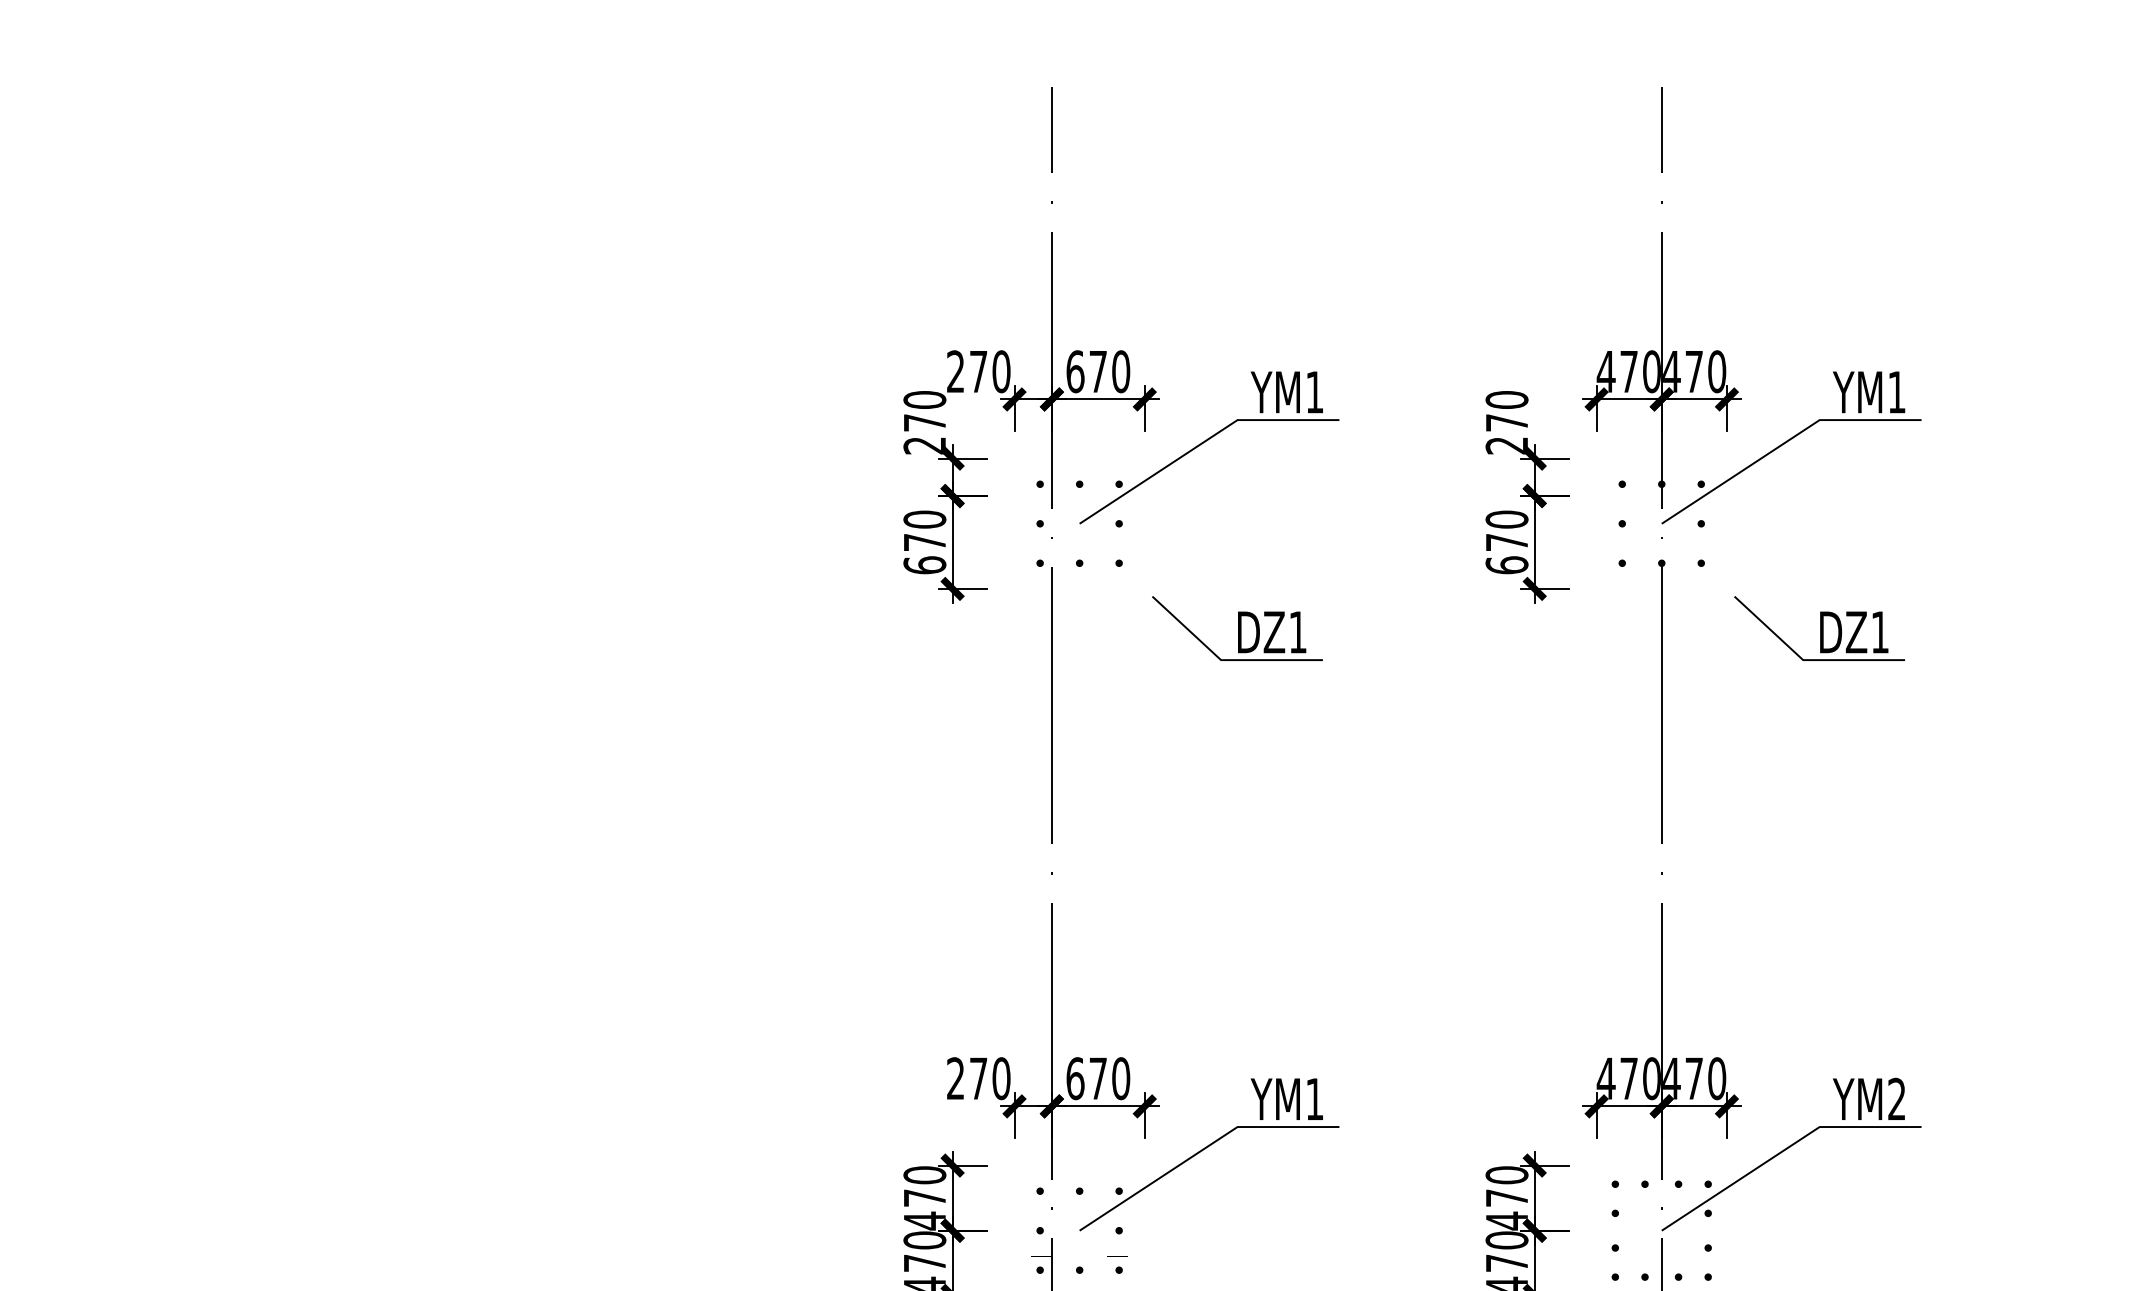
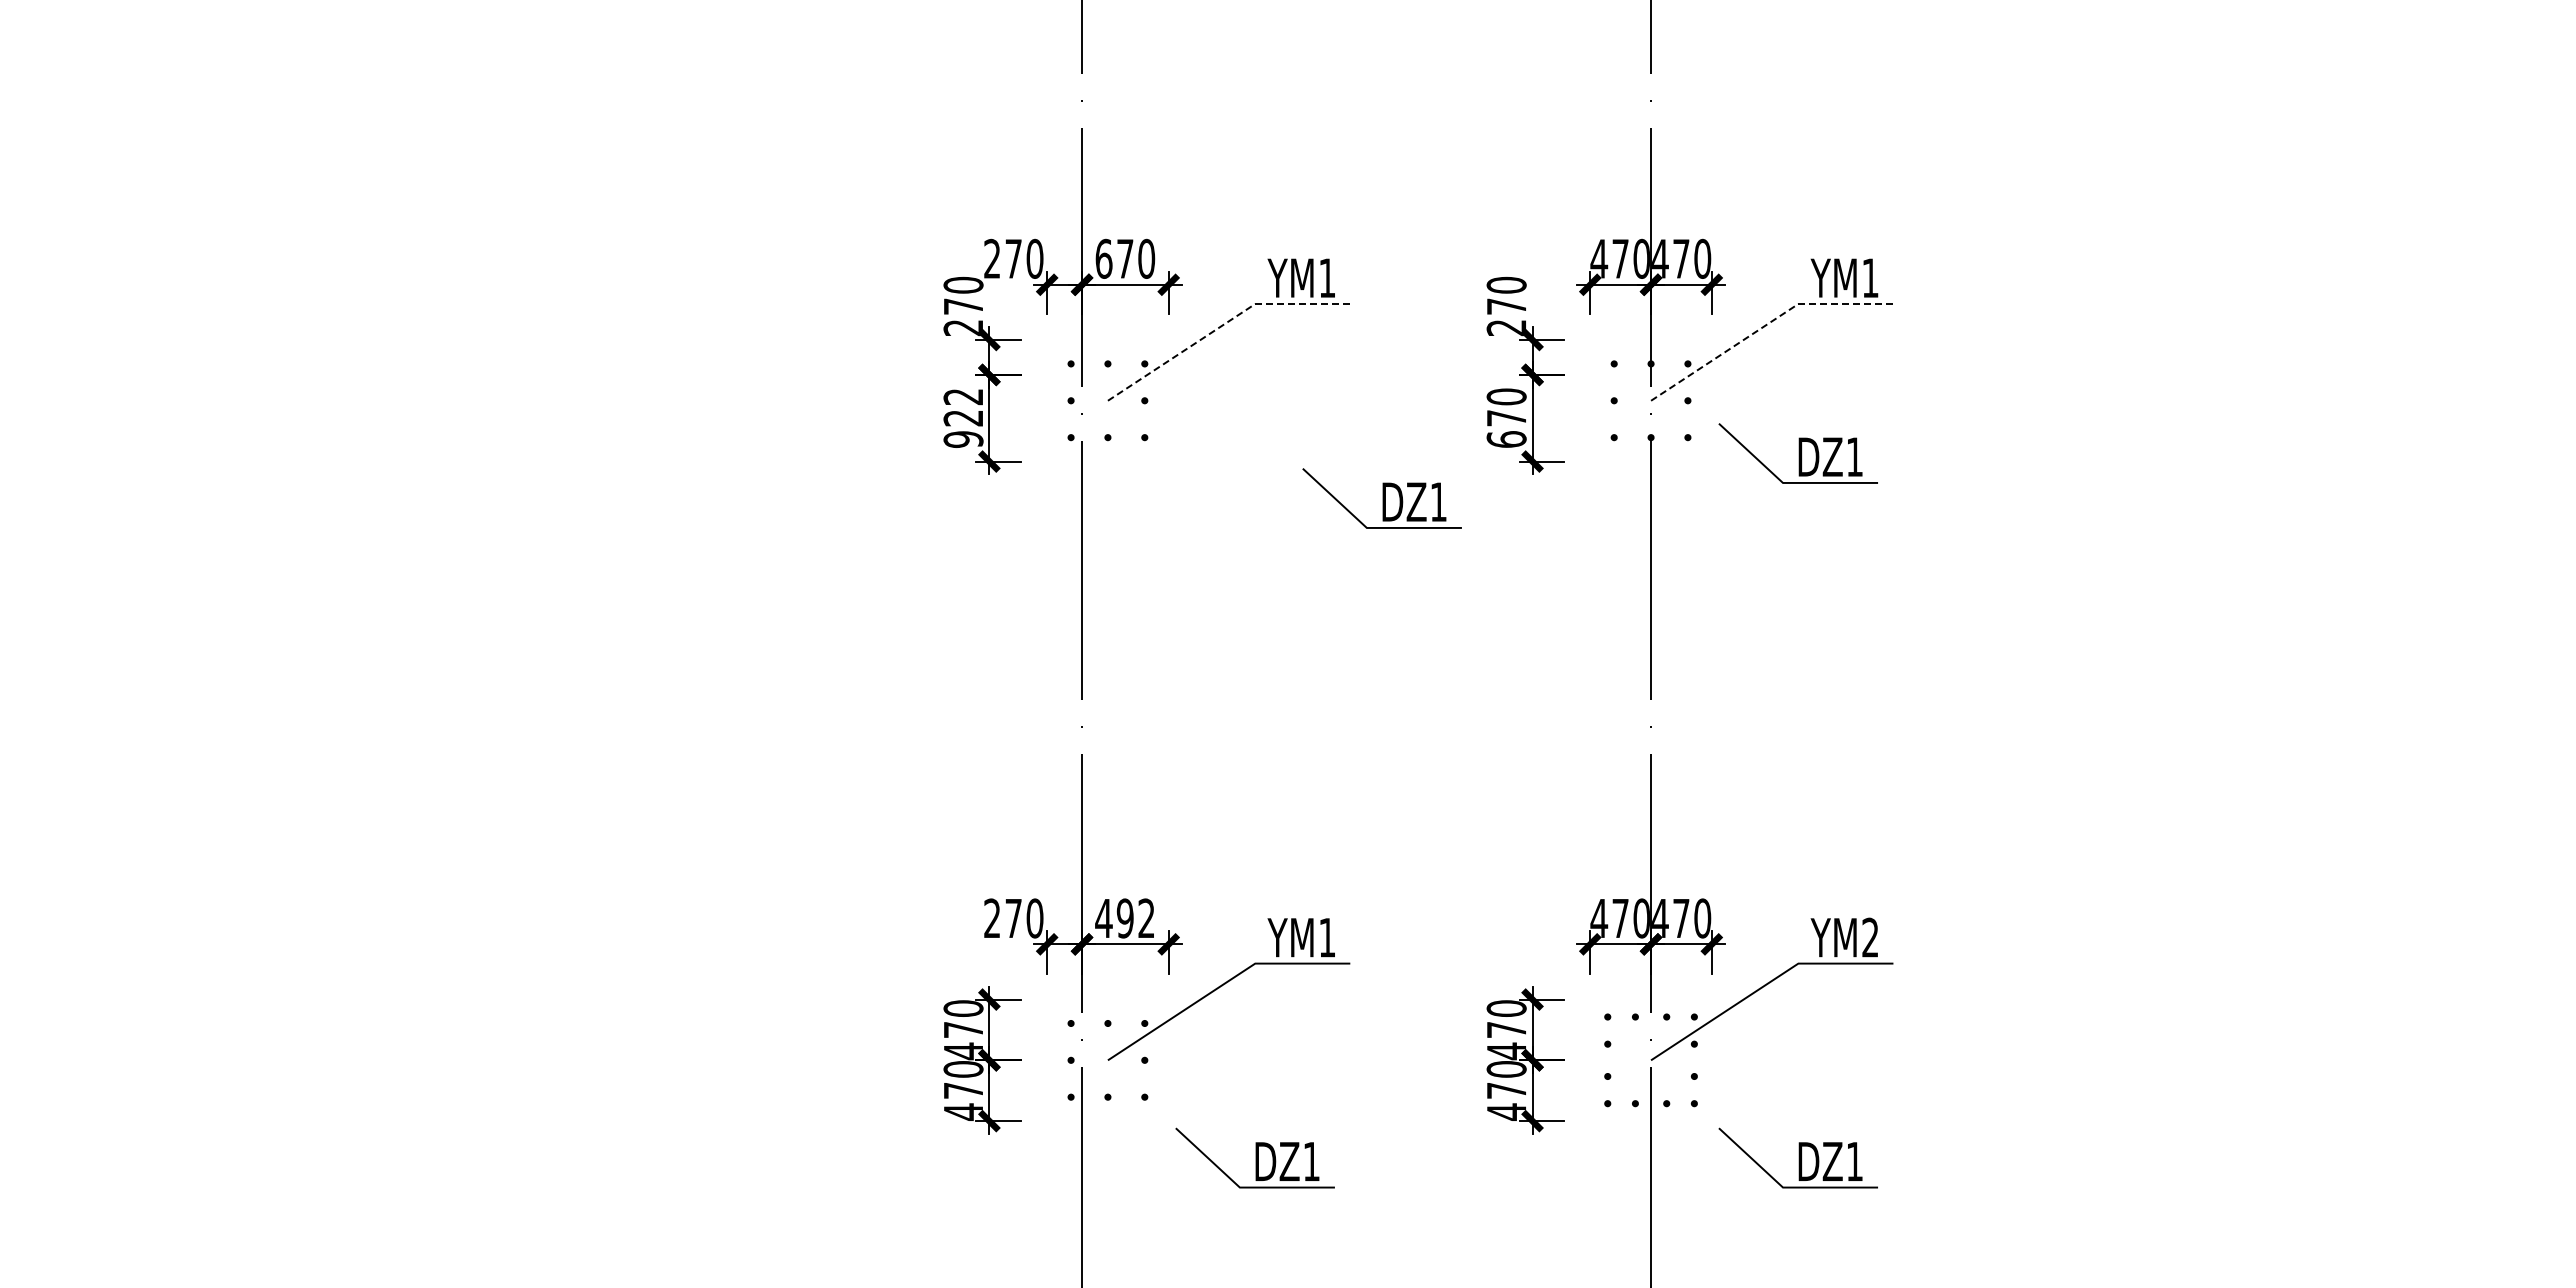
line: (1201, 443) -> (1221, 325), solid -> dashed
line: (1784, 443) -> (1765, 325), solid -> dashed
text: (924, 541) -> (963, 417), 670 -> 922
part: (1236, 628) -> (1381, 498), moved
part: (1818, 628) -> (1797, 453), moved
text: (1098, 1078) -> (1125, 918), 670 -> 492

